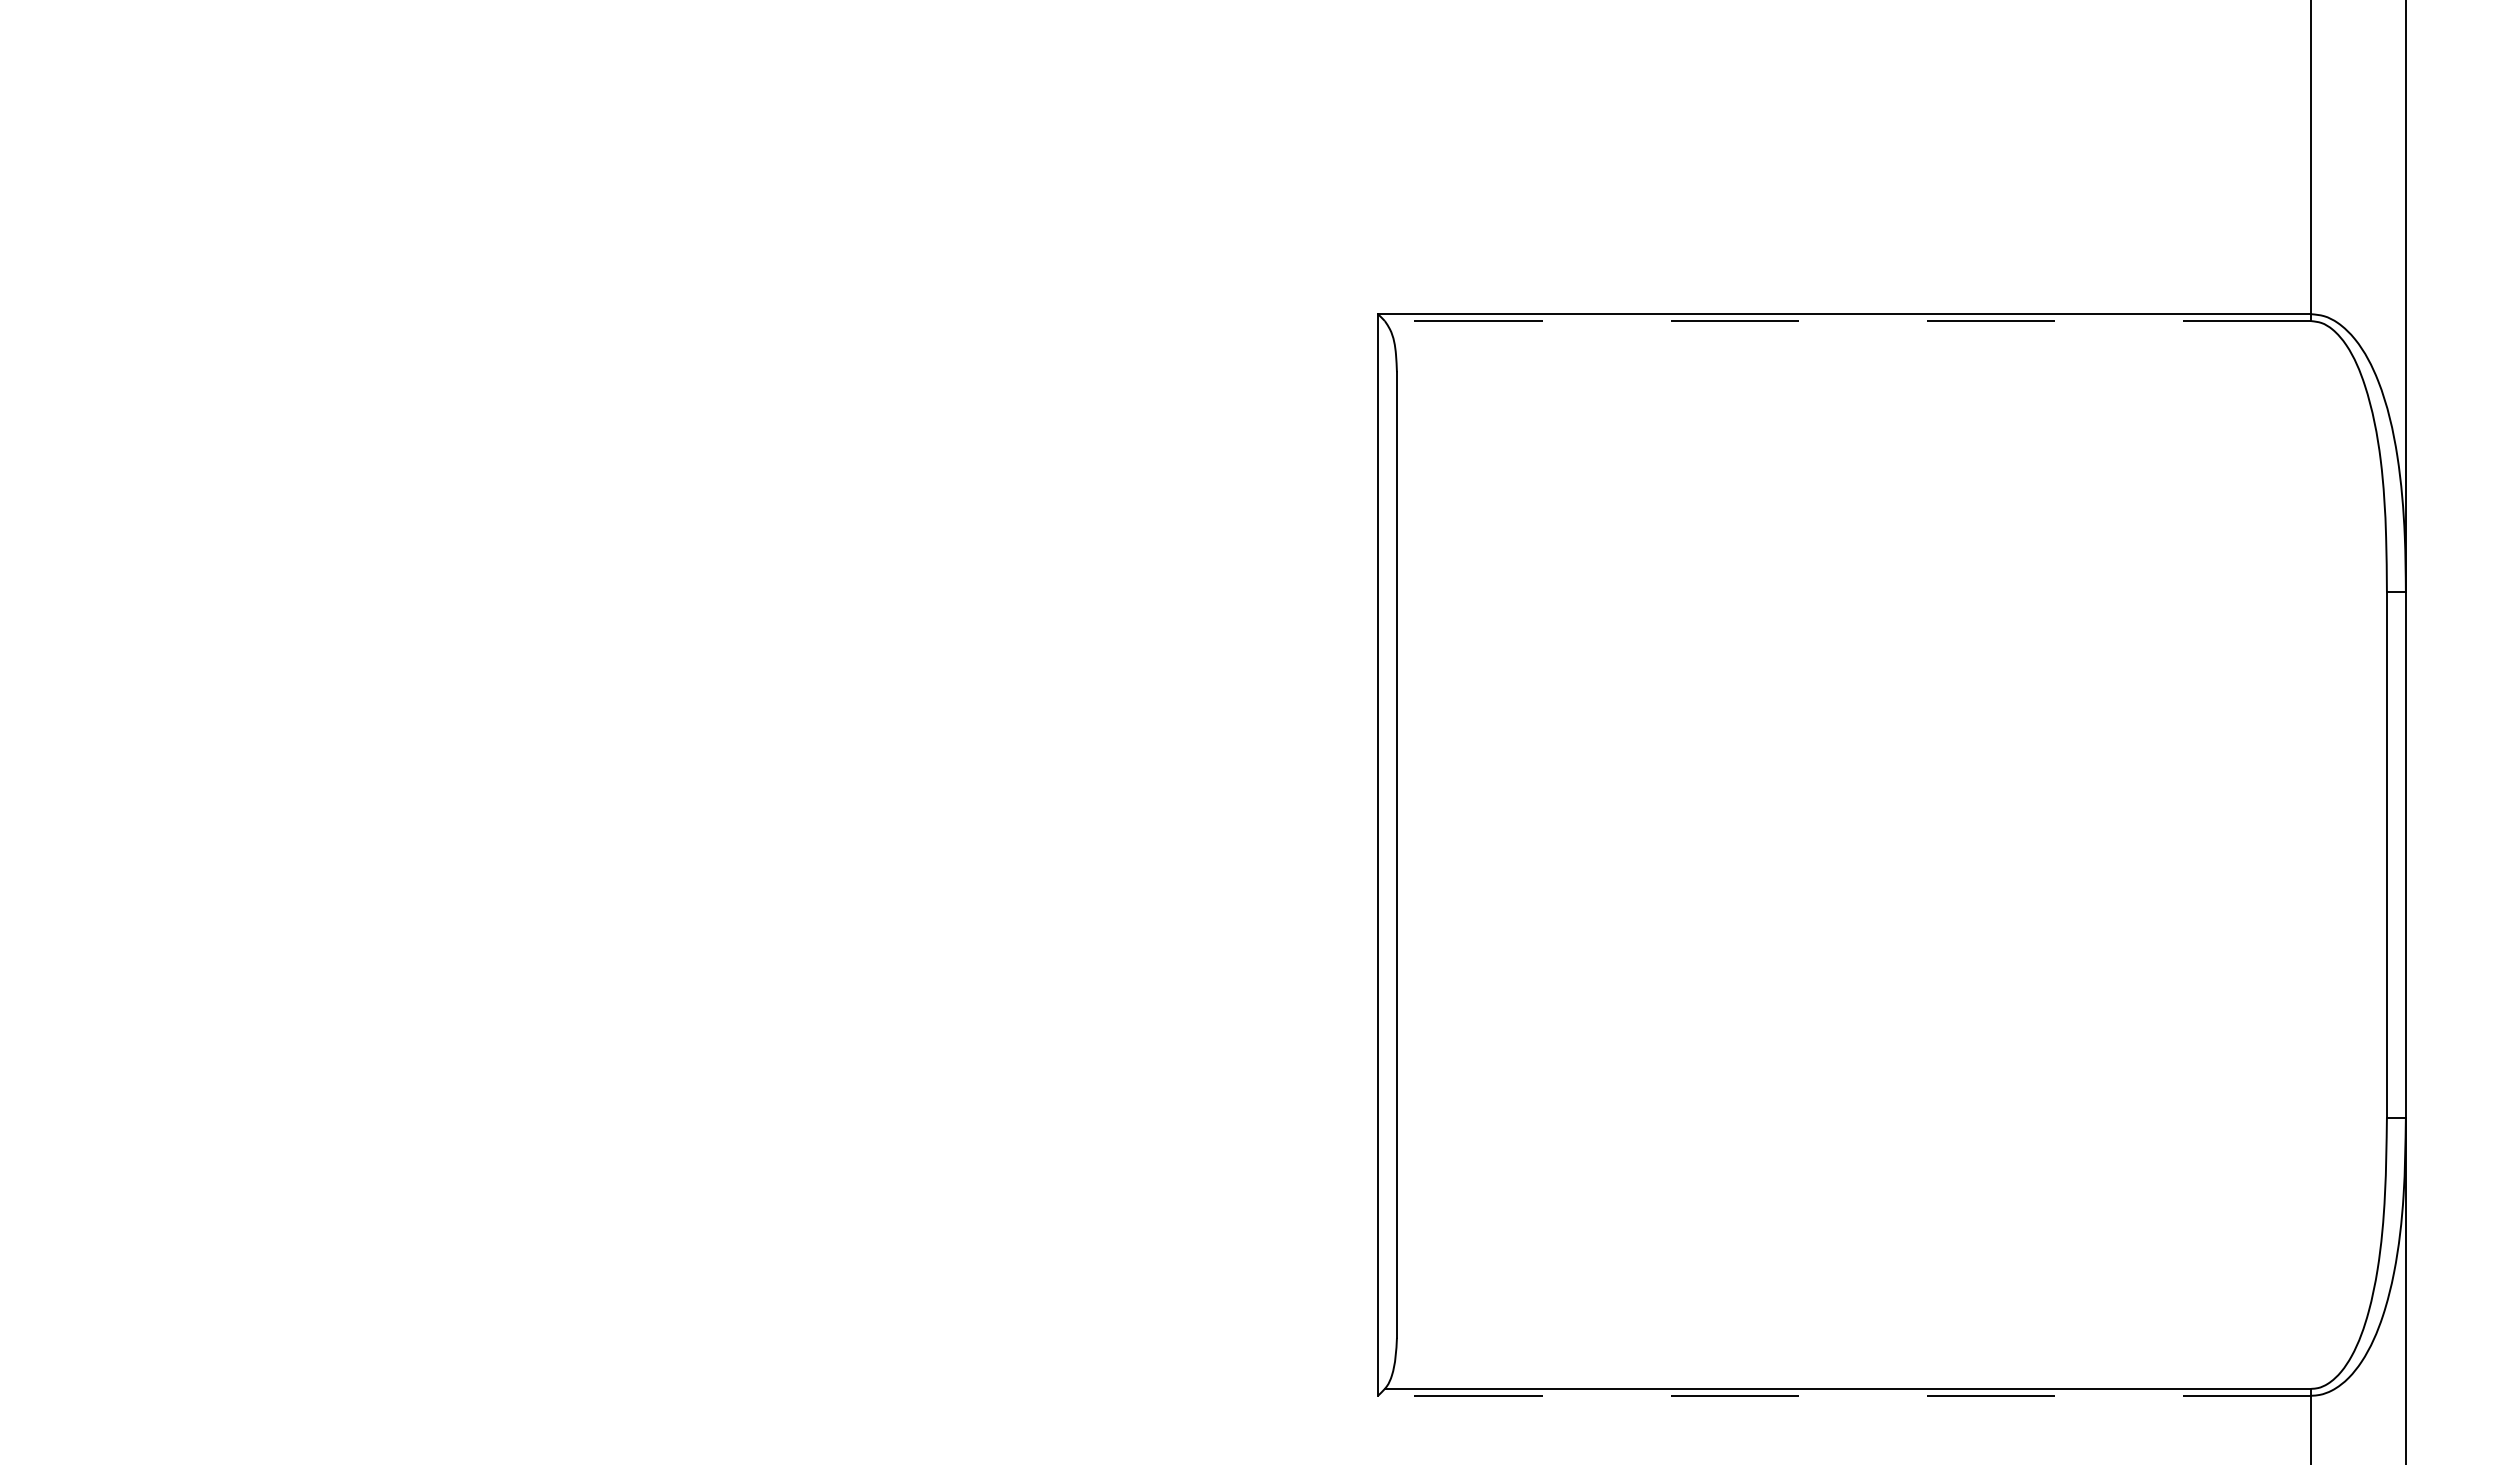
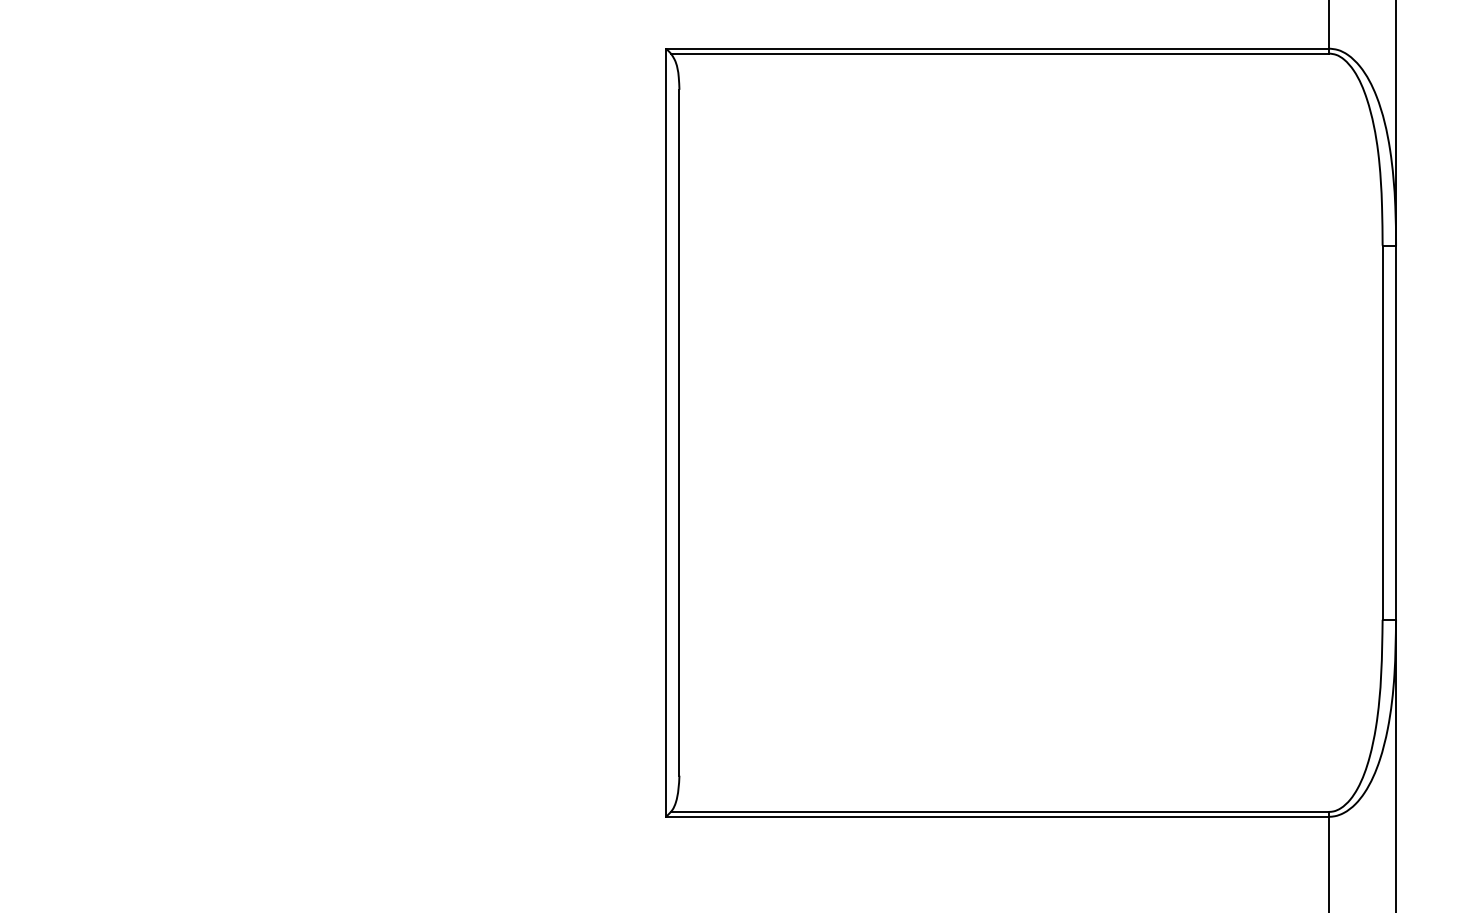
line: (1847, 321) -> (999, 53), dashed -> solid
line: (1844, 1395) -> (997, 816), dashed -> solid

